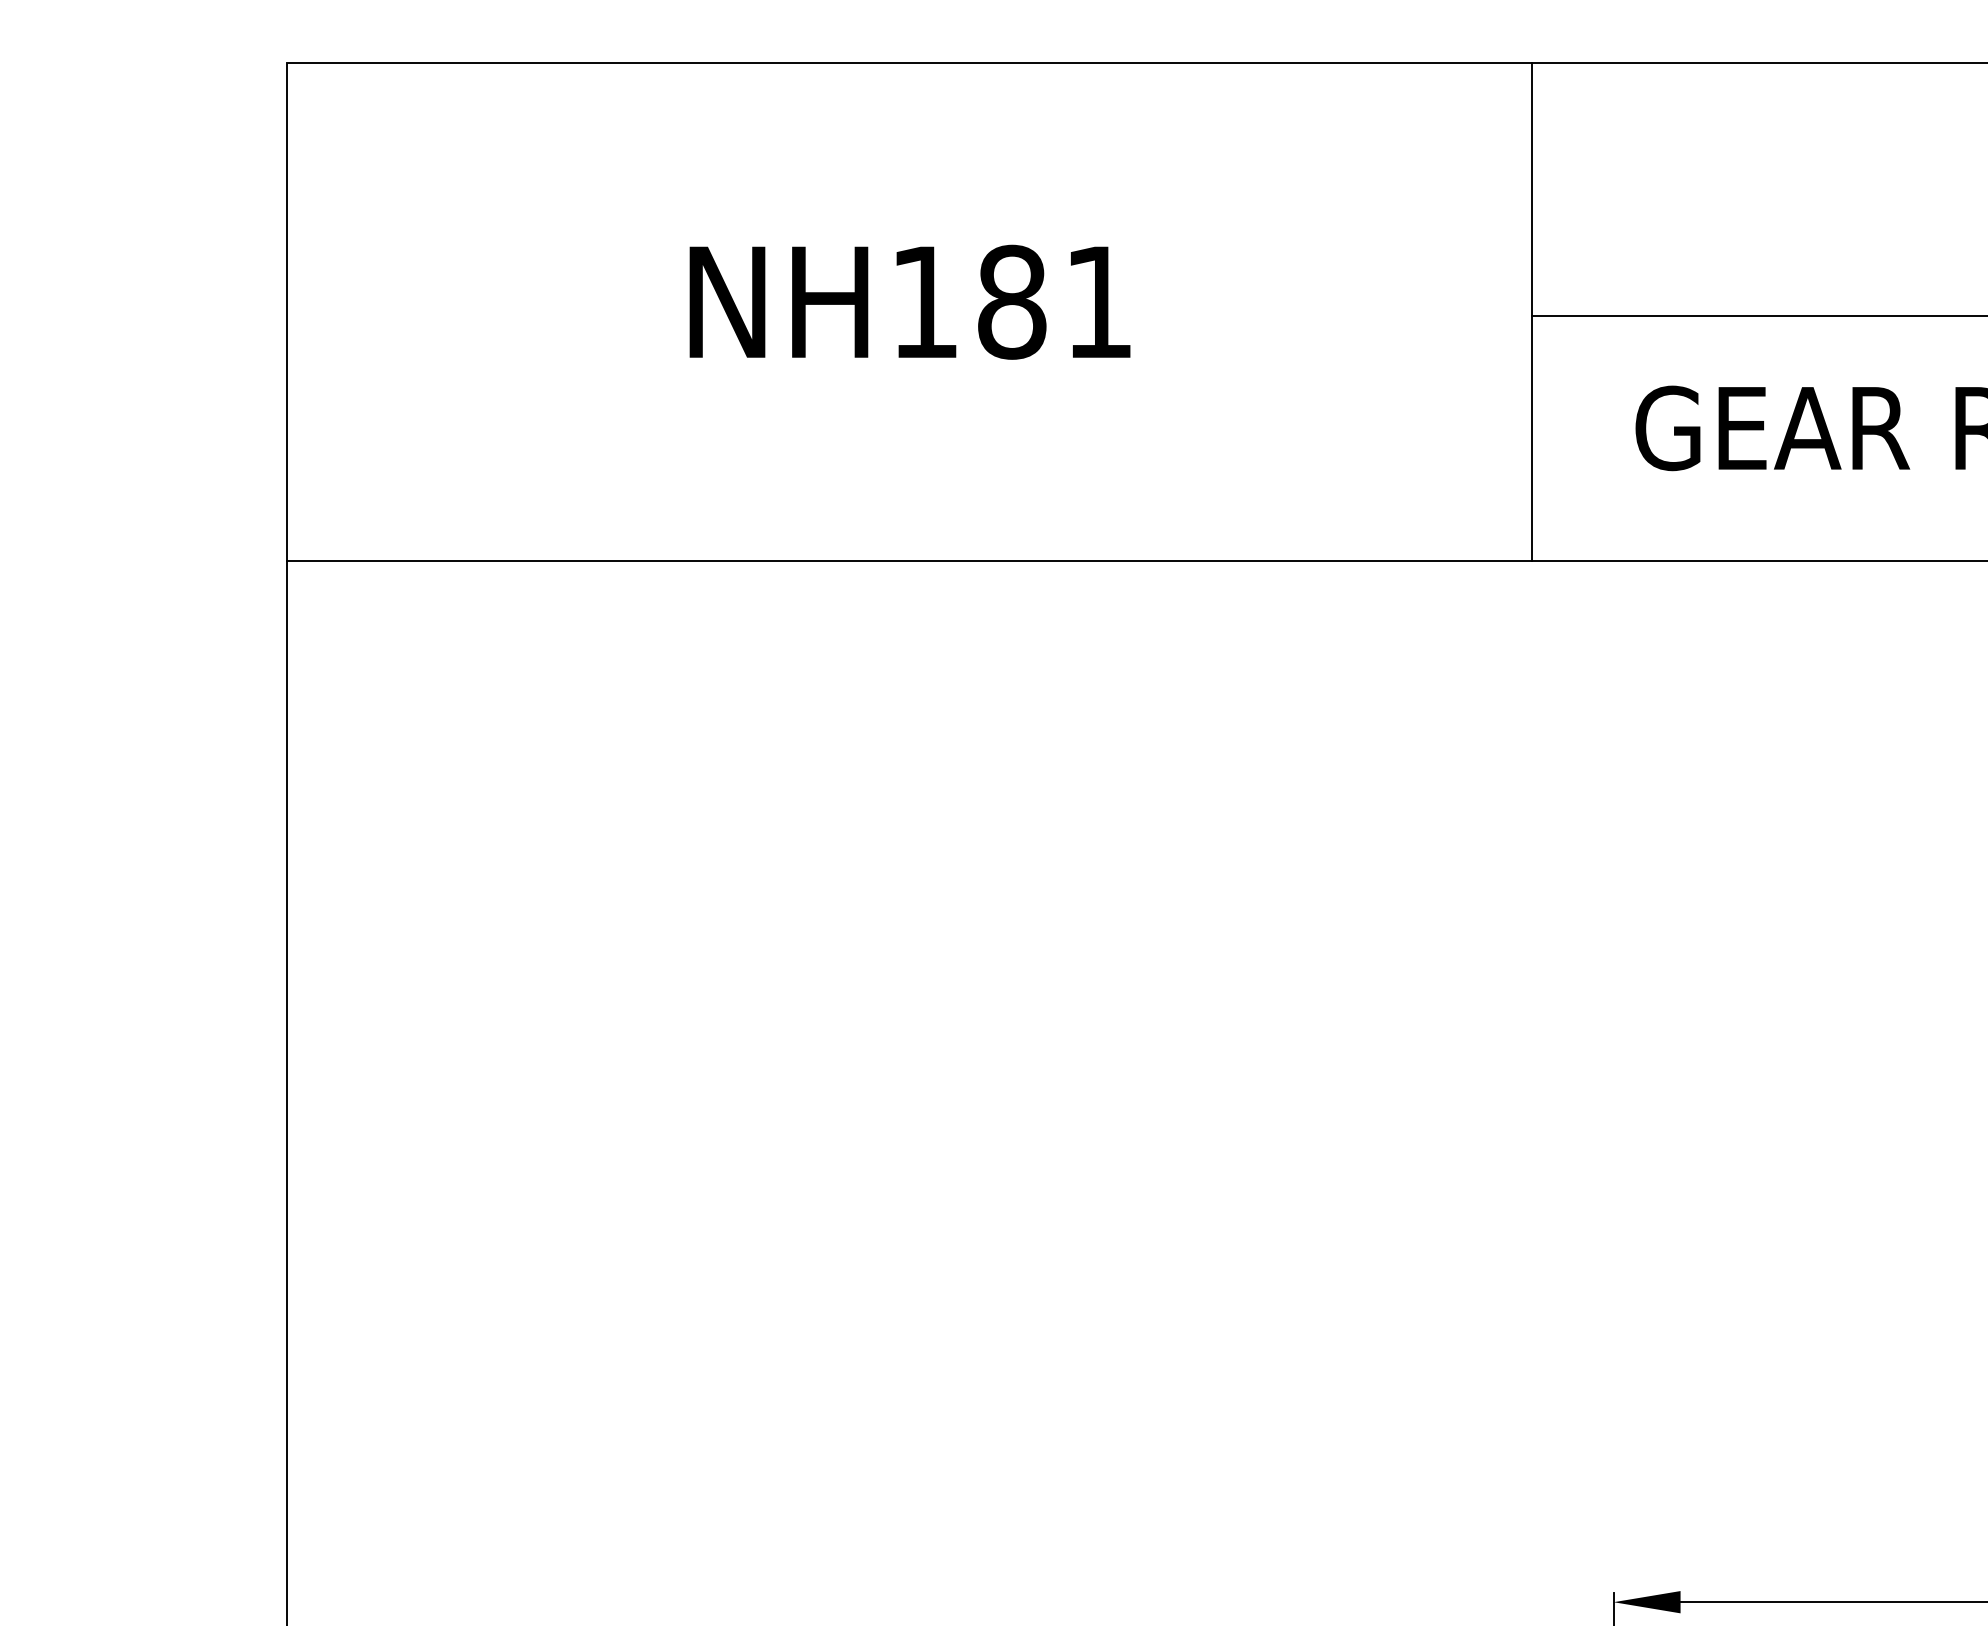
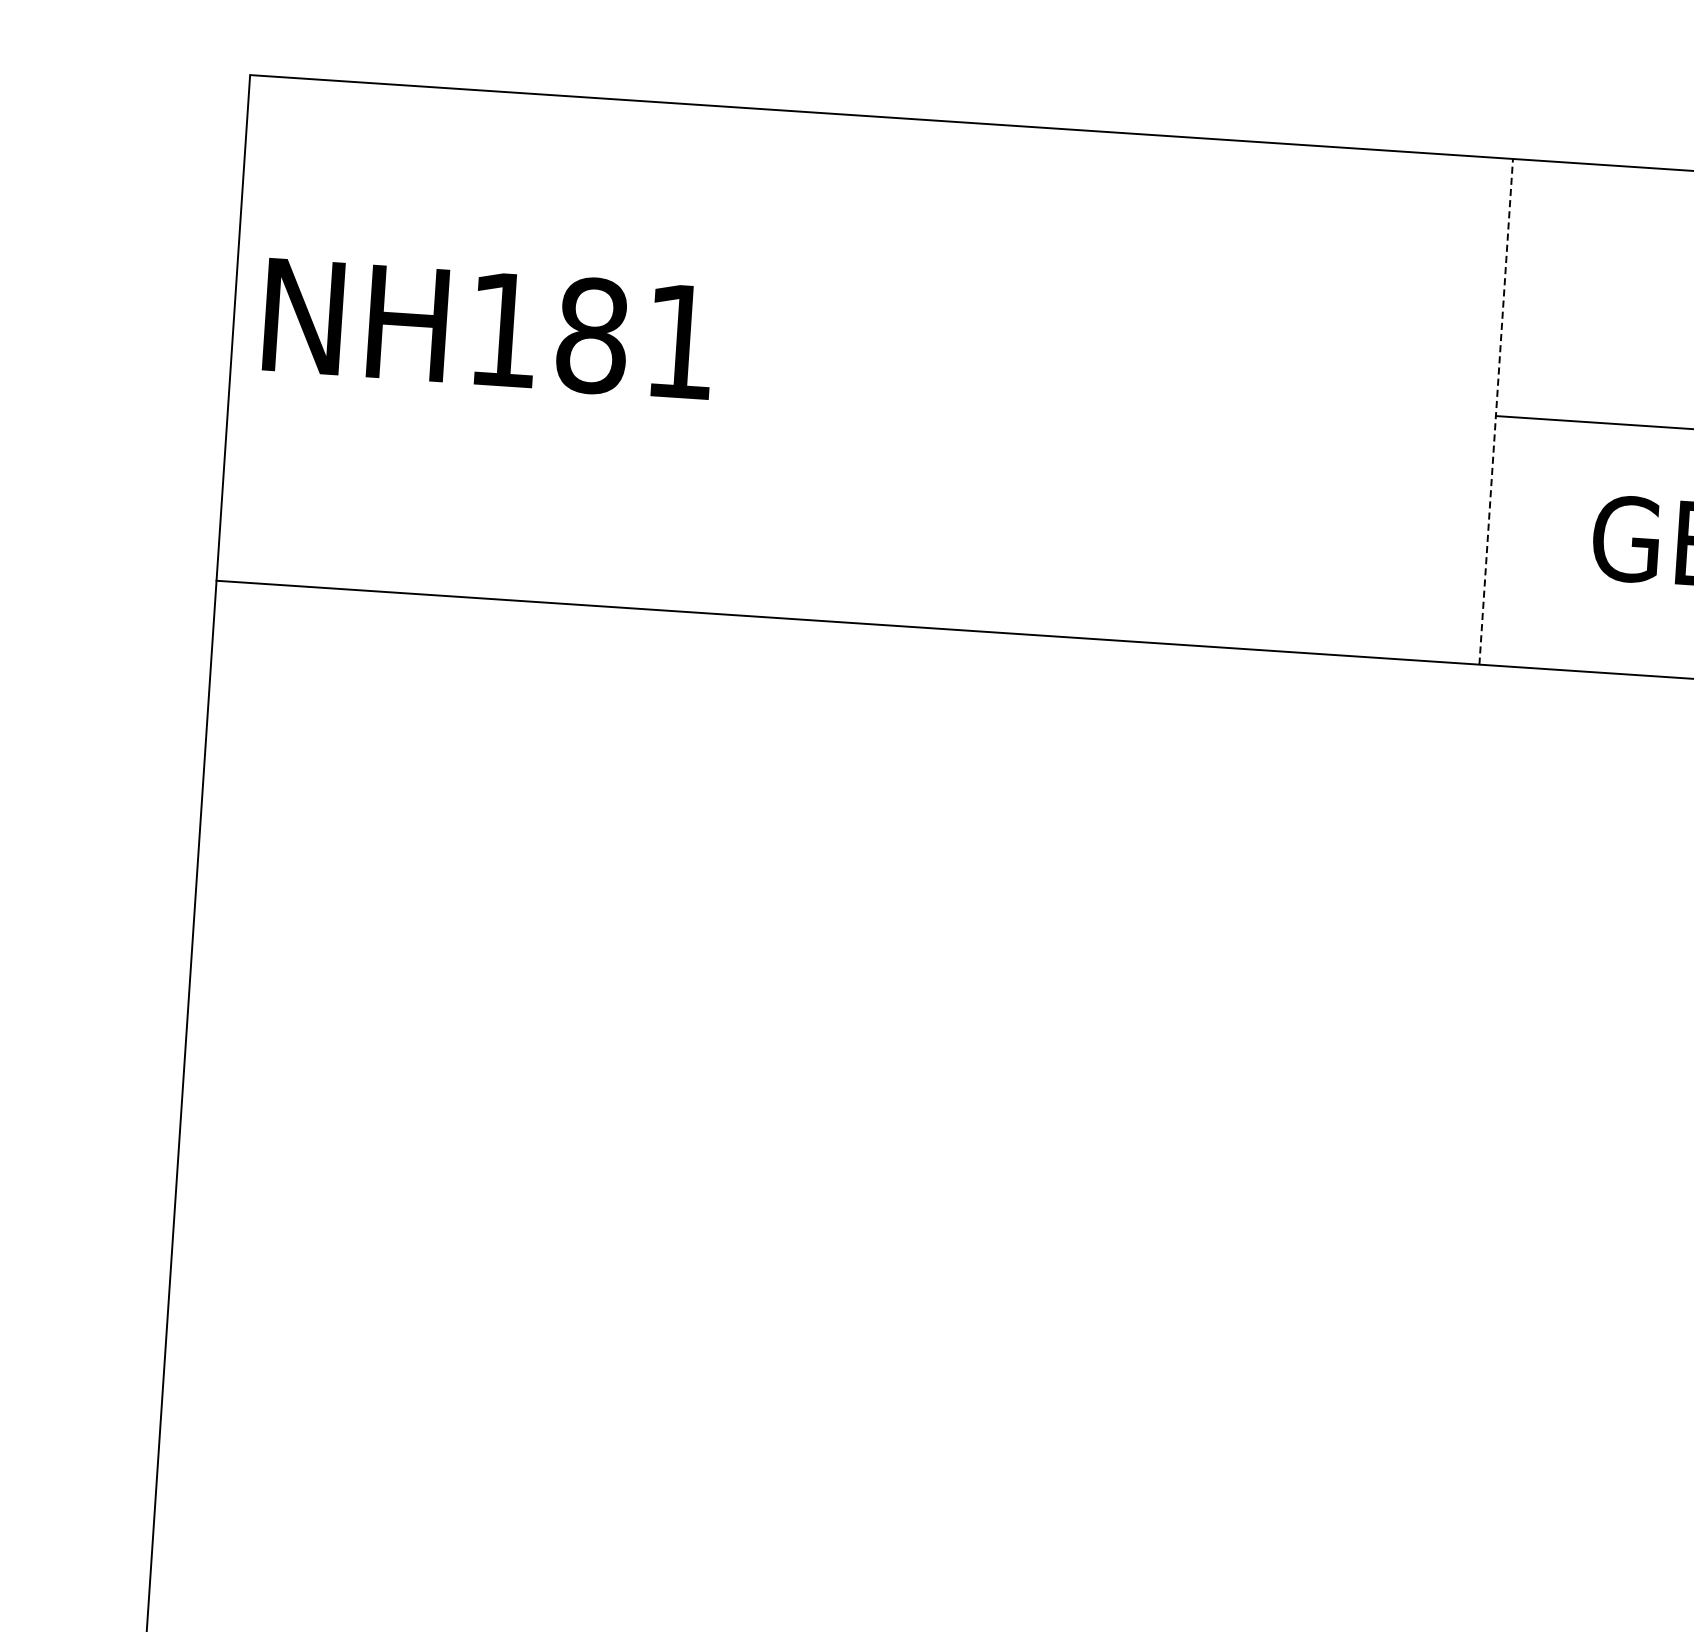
text: (909, 301) -> (488, 328), moved
line: (1532, 311) -> (1496, 411), solid -> dashed

